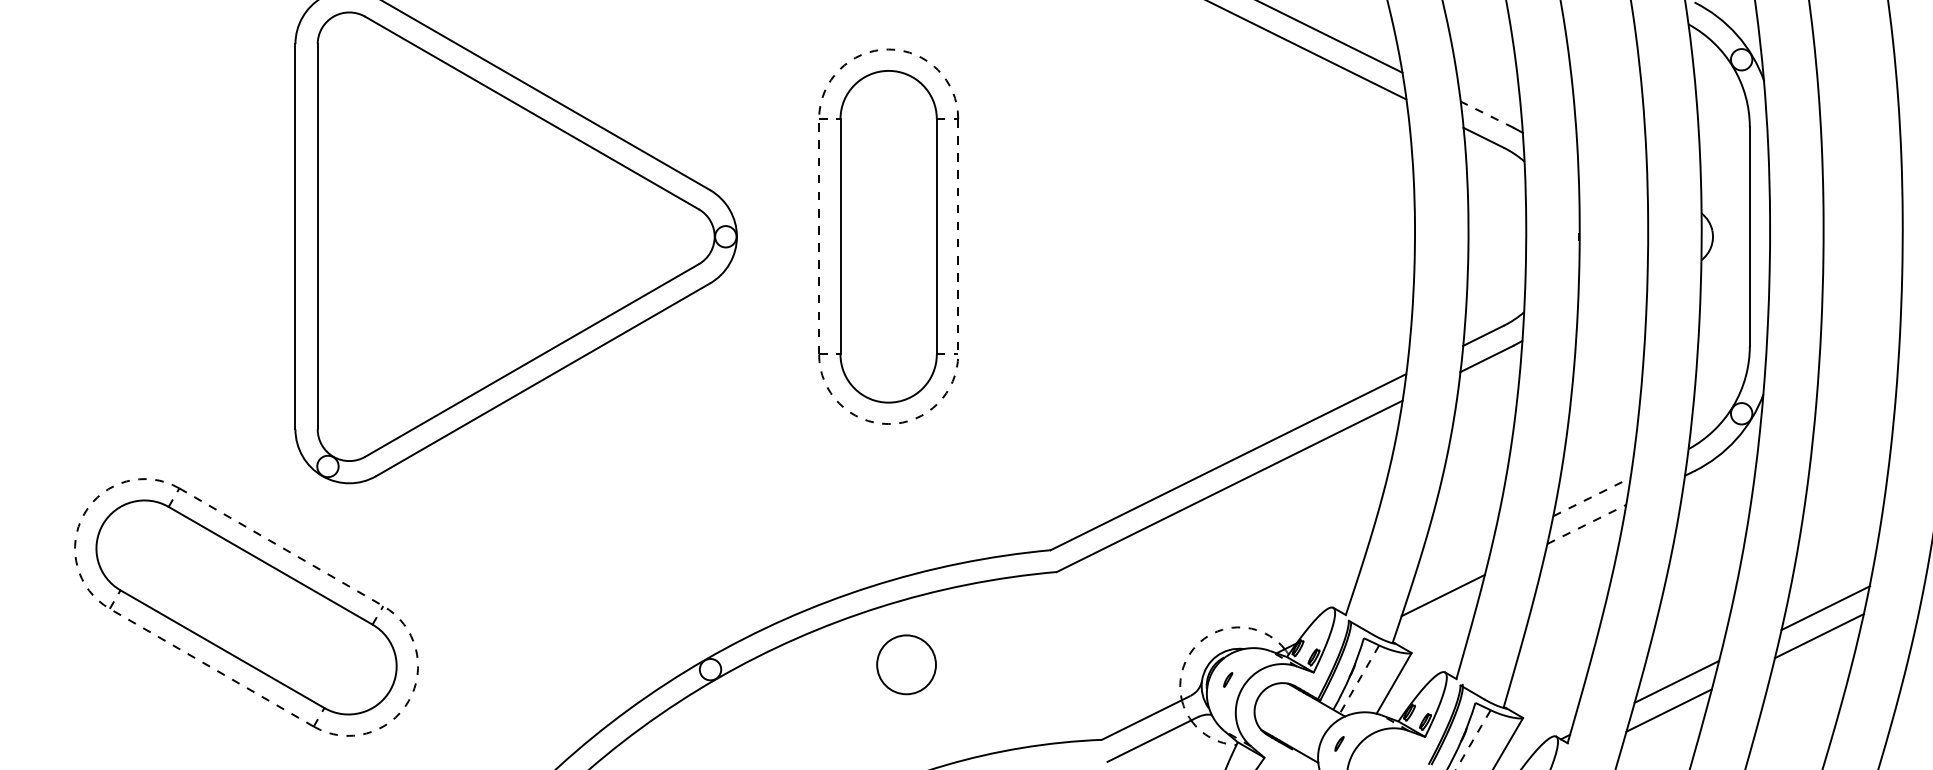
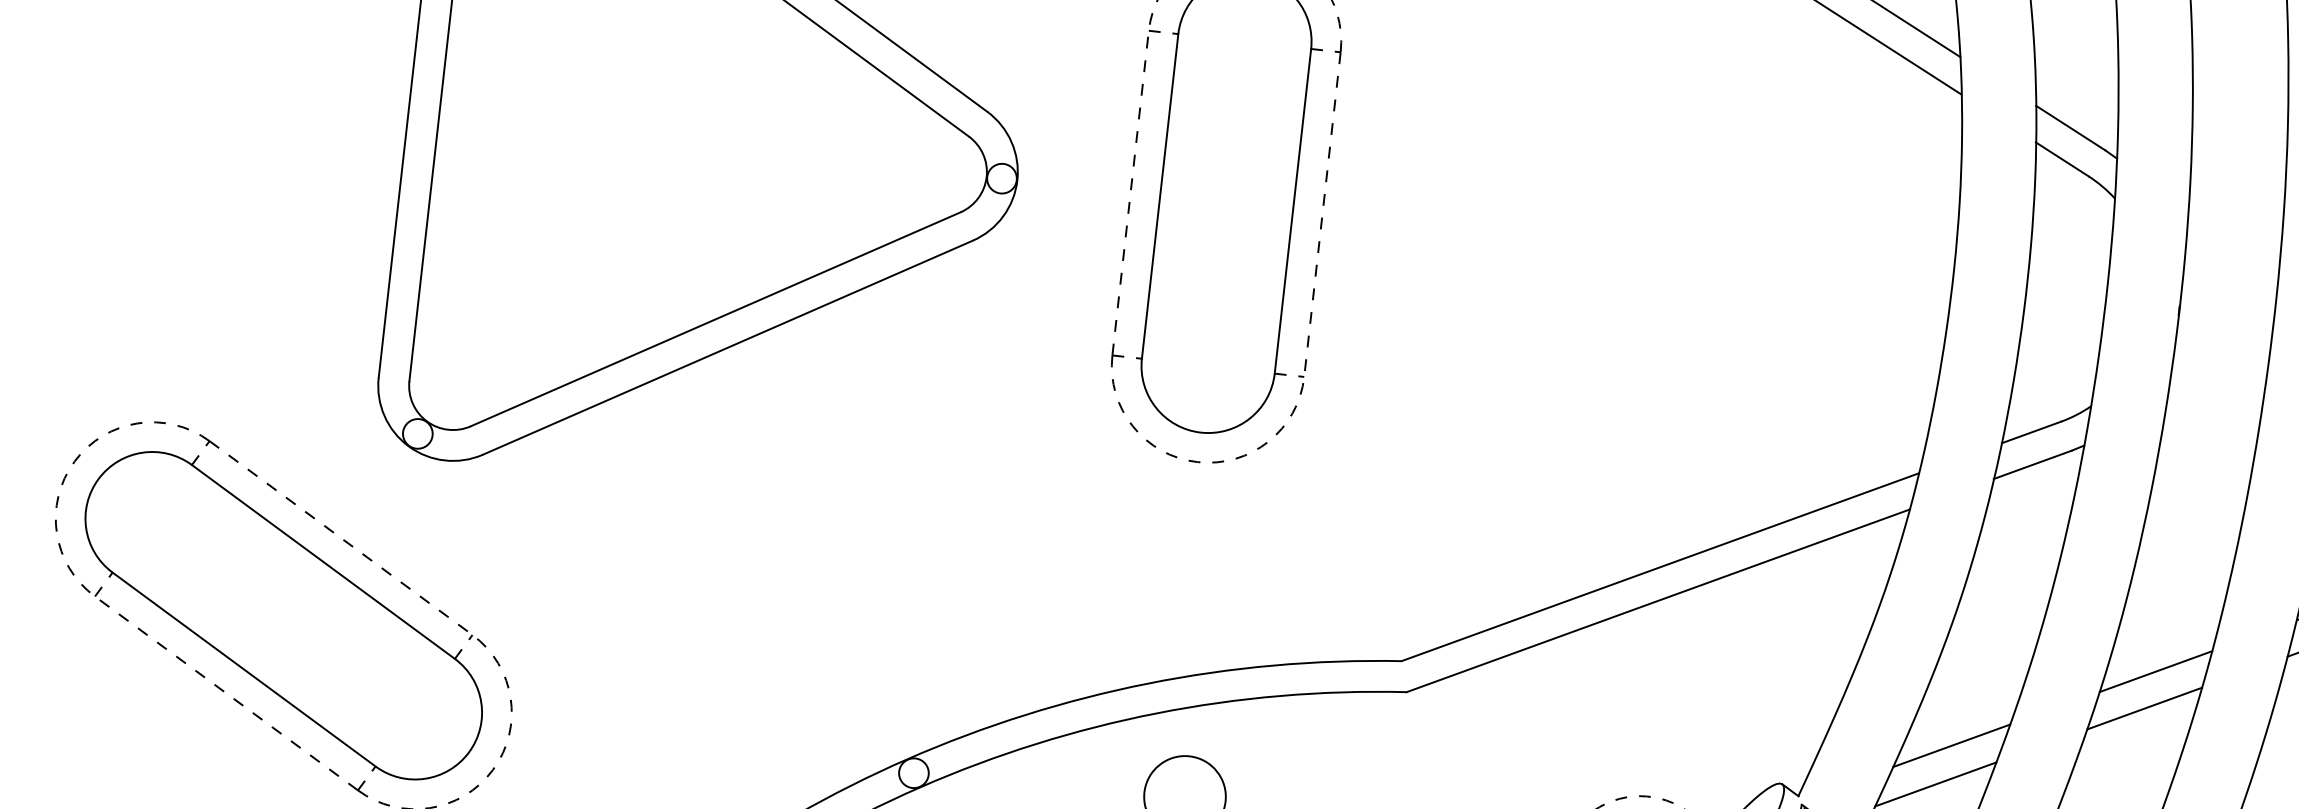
line: (1487, 114) -> (2071, 127), dashed -> solid
line: (1592, 496) -> (2156, 670), dashed -> solid
line: (1587, 524) -> (2145, 708), dashed -> solid
line: (1451, 566) -> (1951, 745), added

